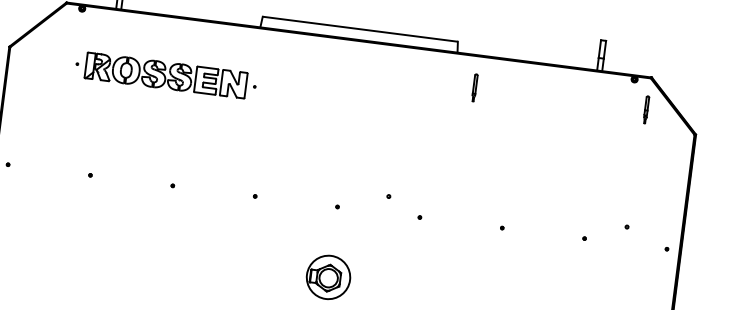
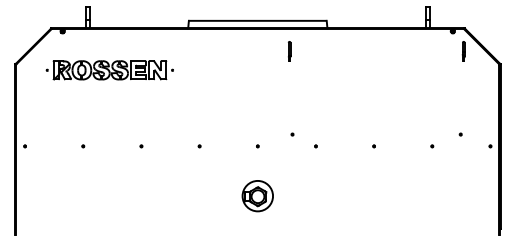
part: (165, 75) -> (109, 70), moved
line: (474, 87) -> (289, 51), moved

